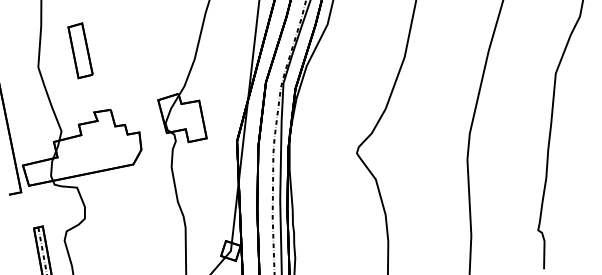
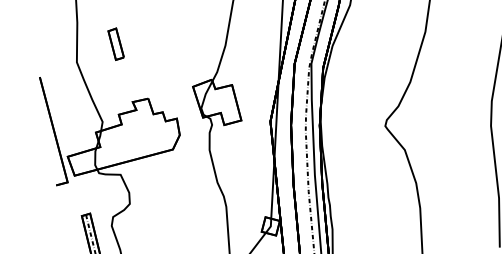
part: (80, 50) -> (116, 43), size x0.6

